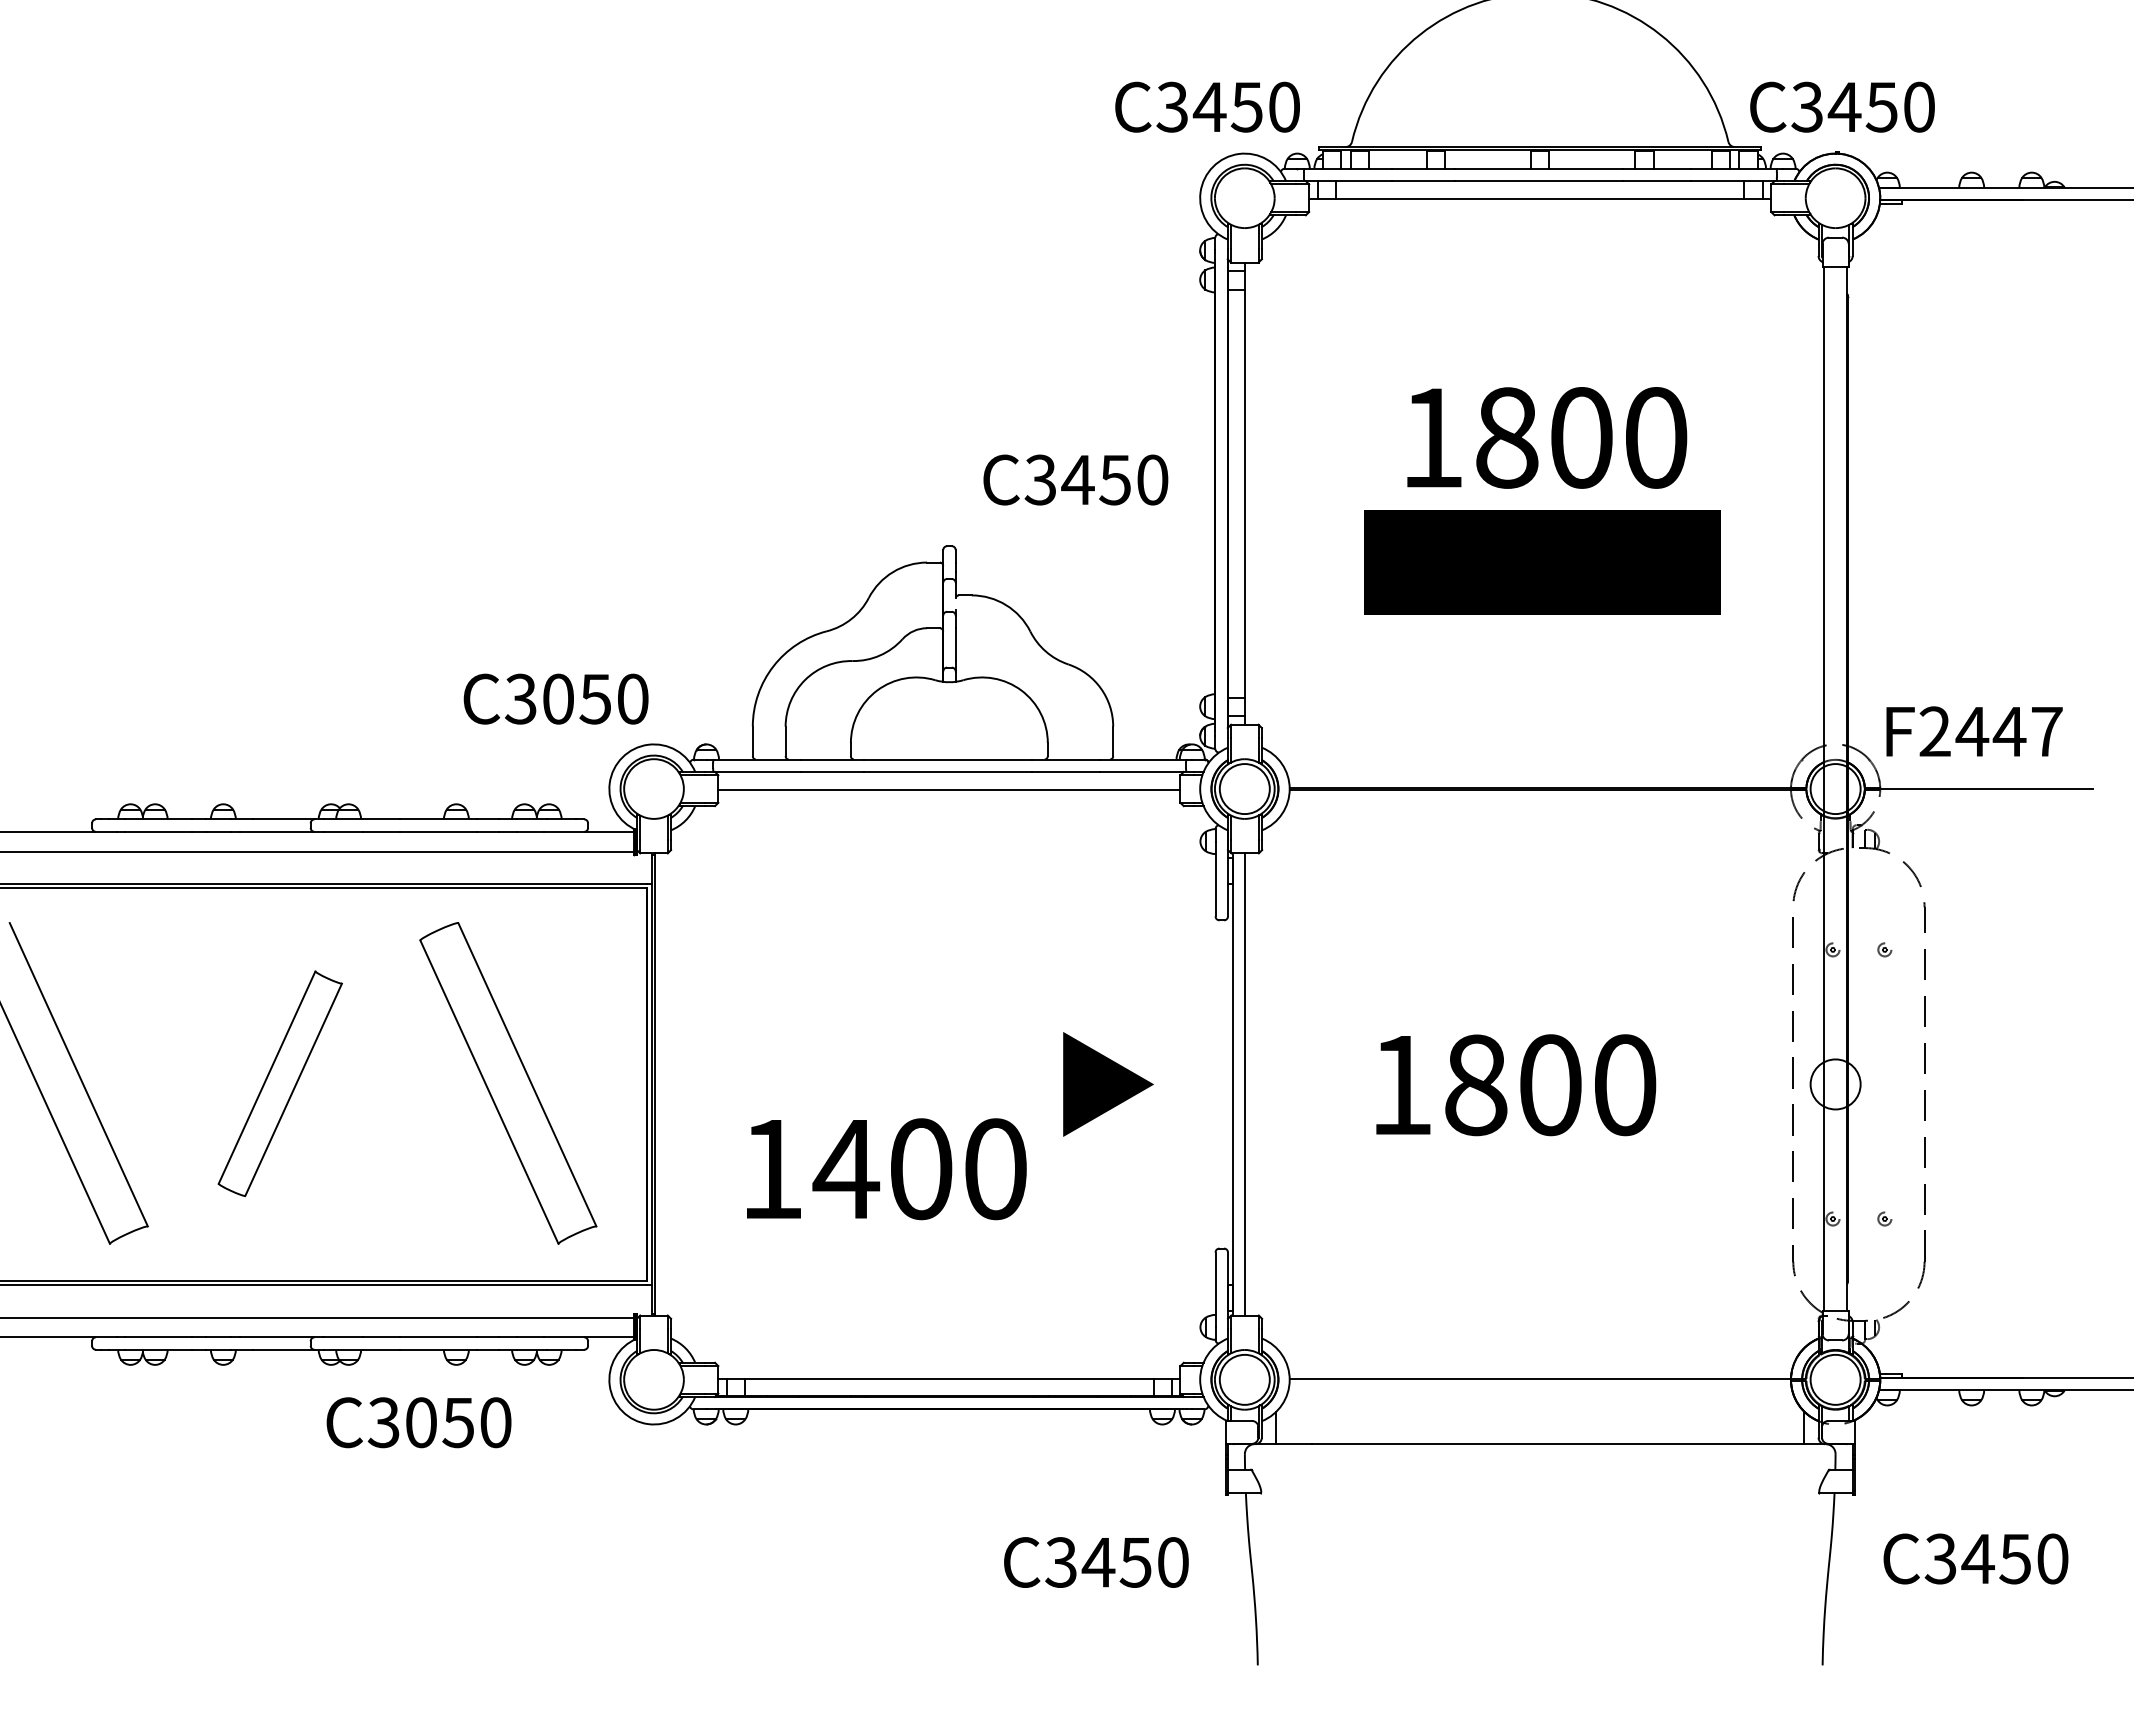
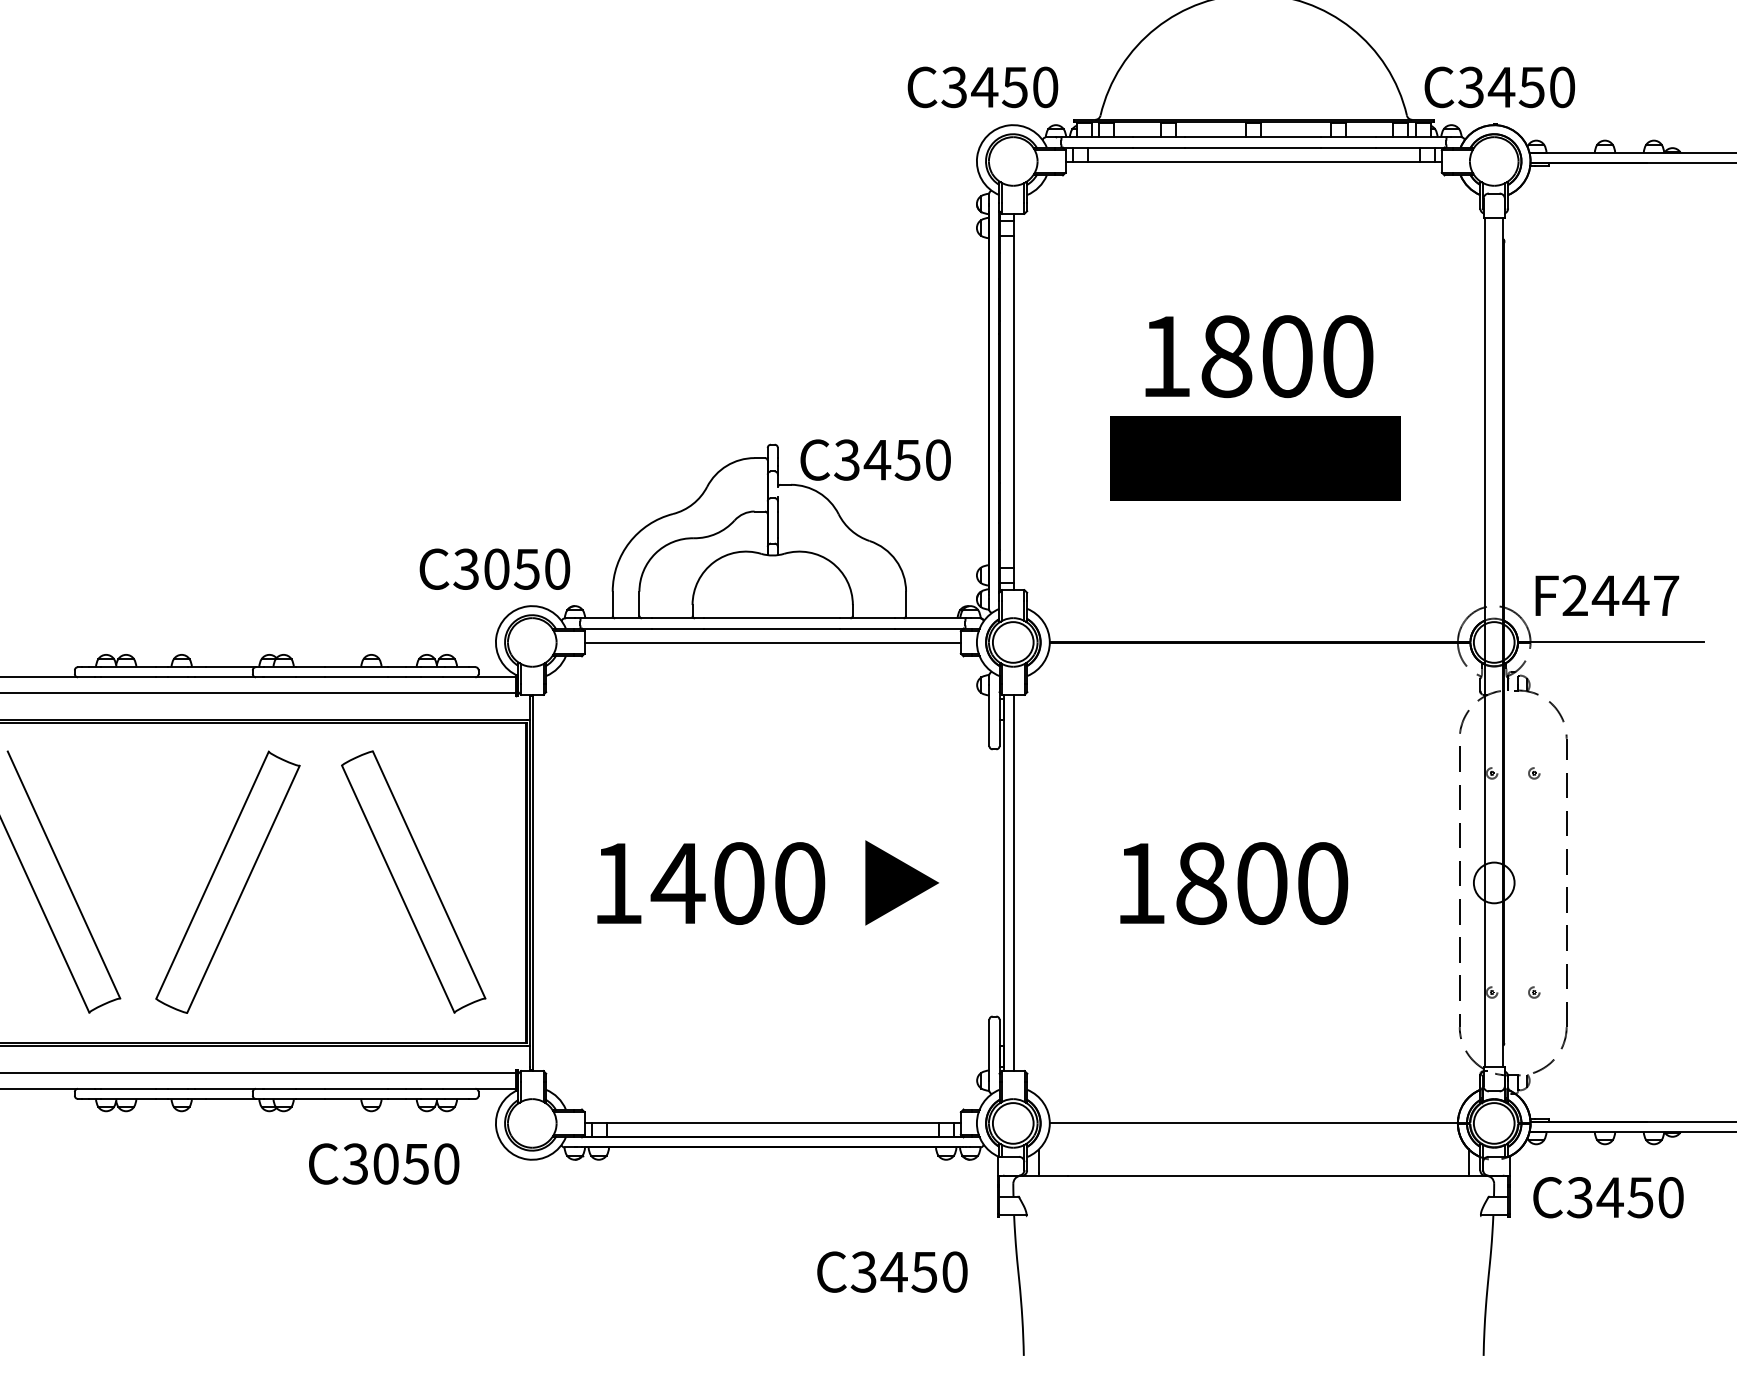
text: (1075, 479) -> (875, 459), moved
text: (555, 698) -> (494, 568), moved
part: (280, 1083) -> (228, 882), size x1.43
text: (886, 1169) -> (710, 883), moved
text: (418, 1422) -> (383, 1163), moved
text: (1975, 1558) -> (1608, 1197), moved

